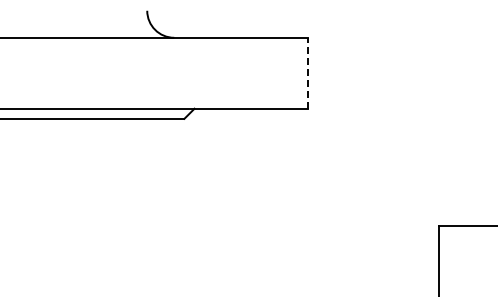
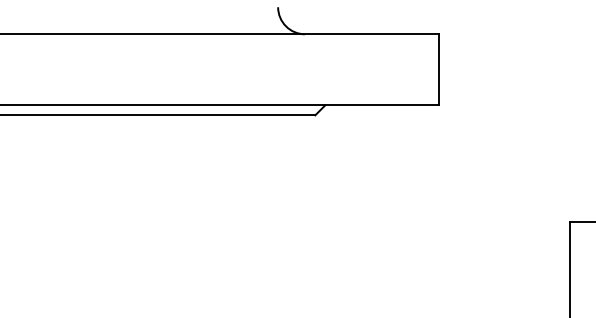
line: (307, 73) -> (438, 69), dashed -> solid

